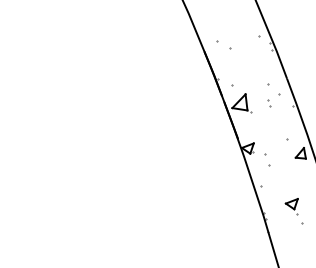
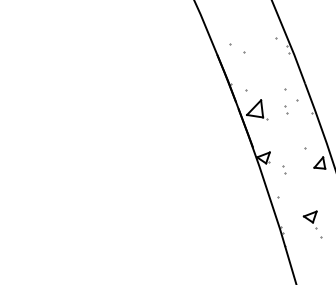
part: (267, 159) -> (284, 169), size x0.62

